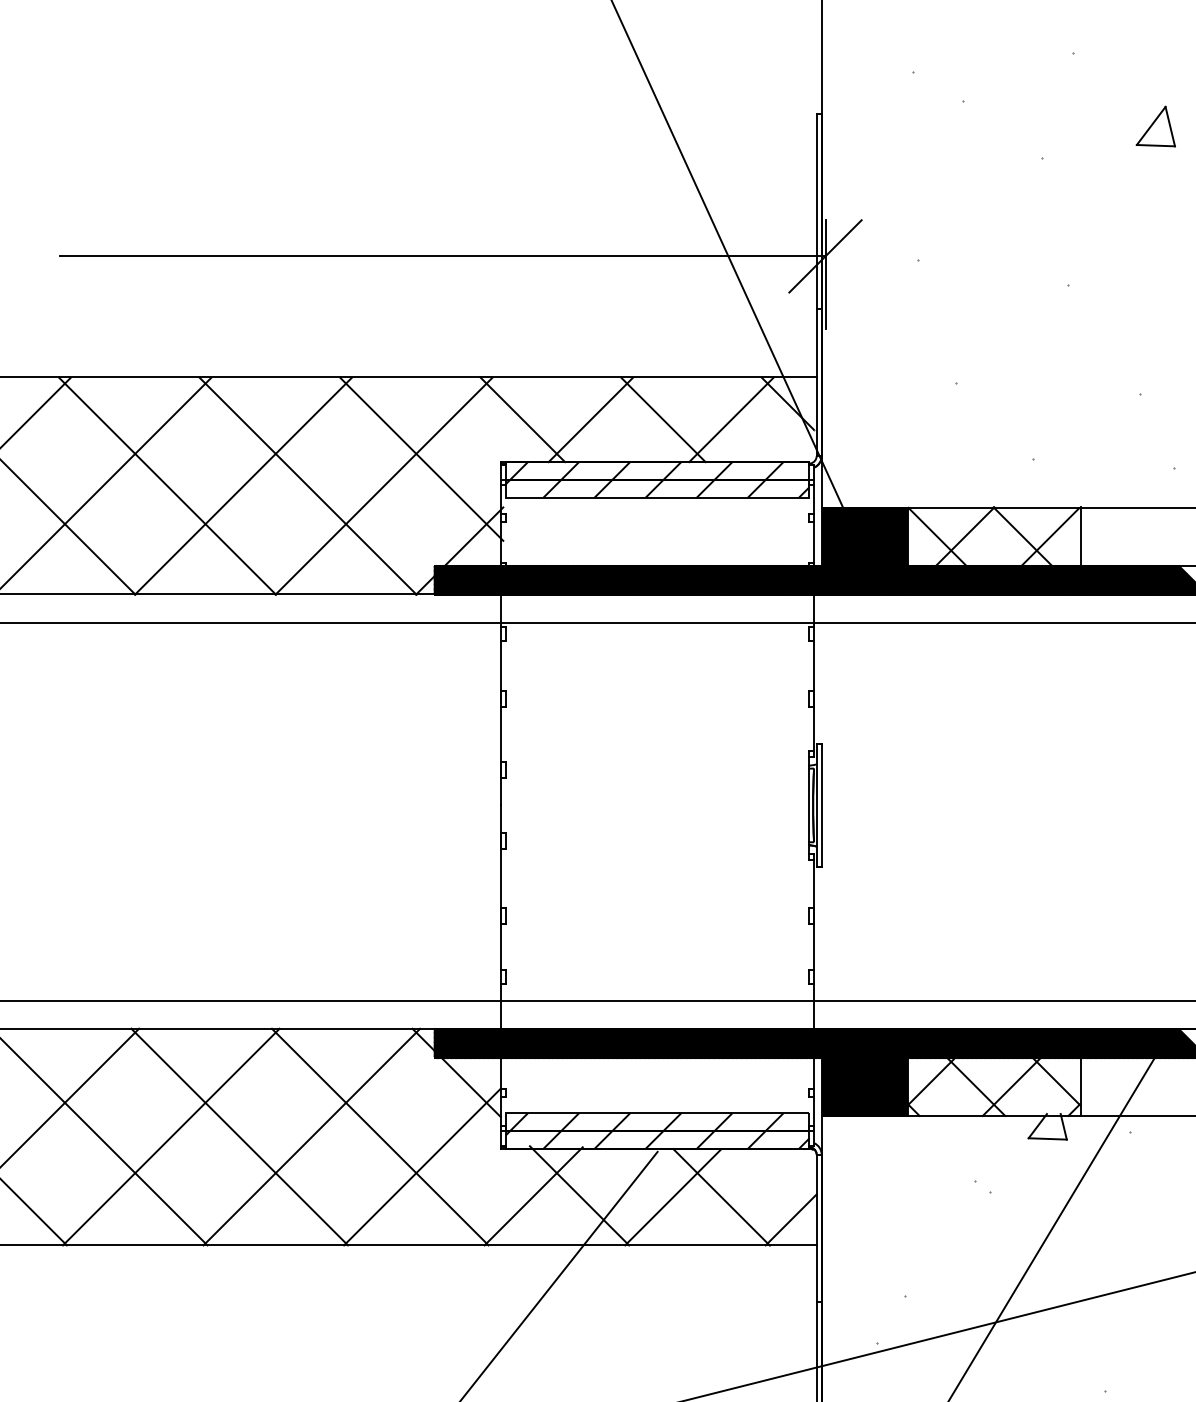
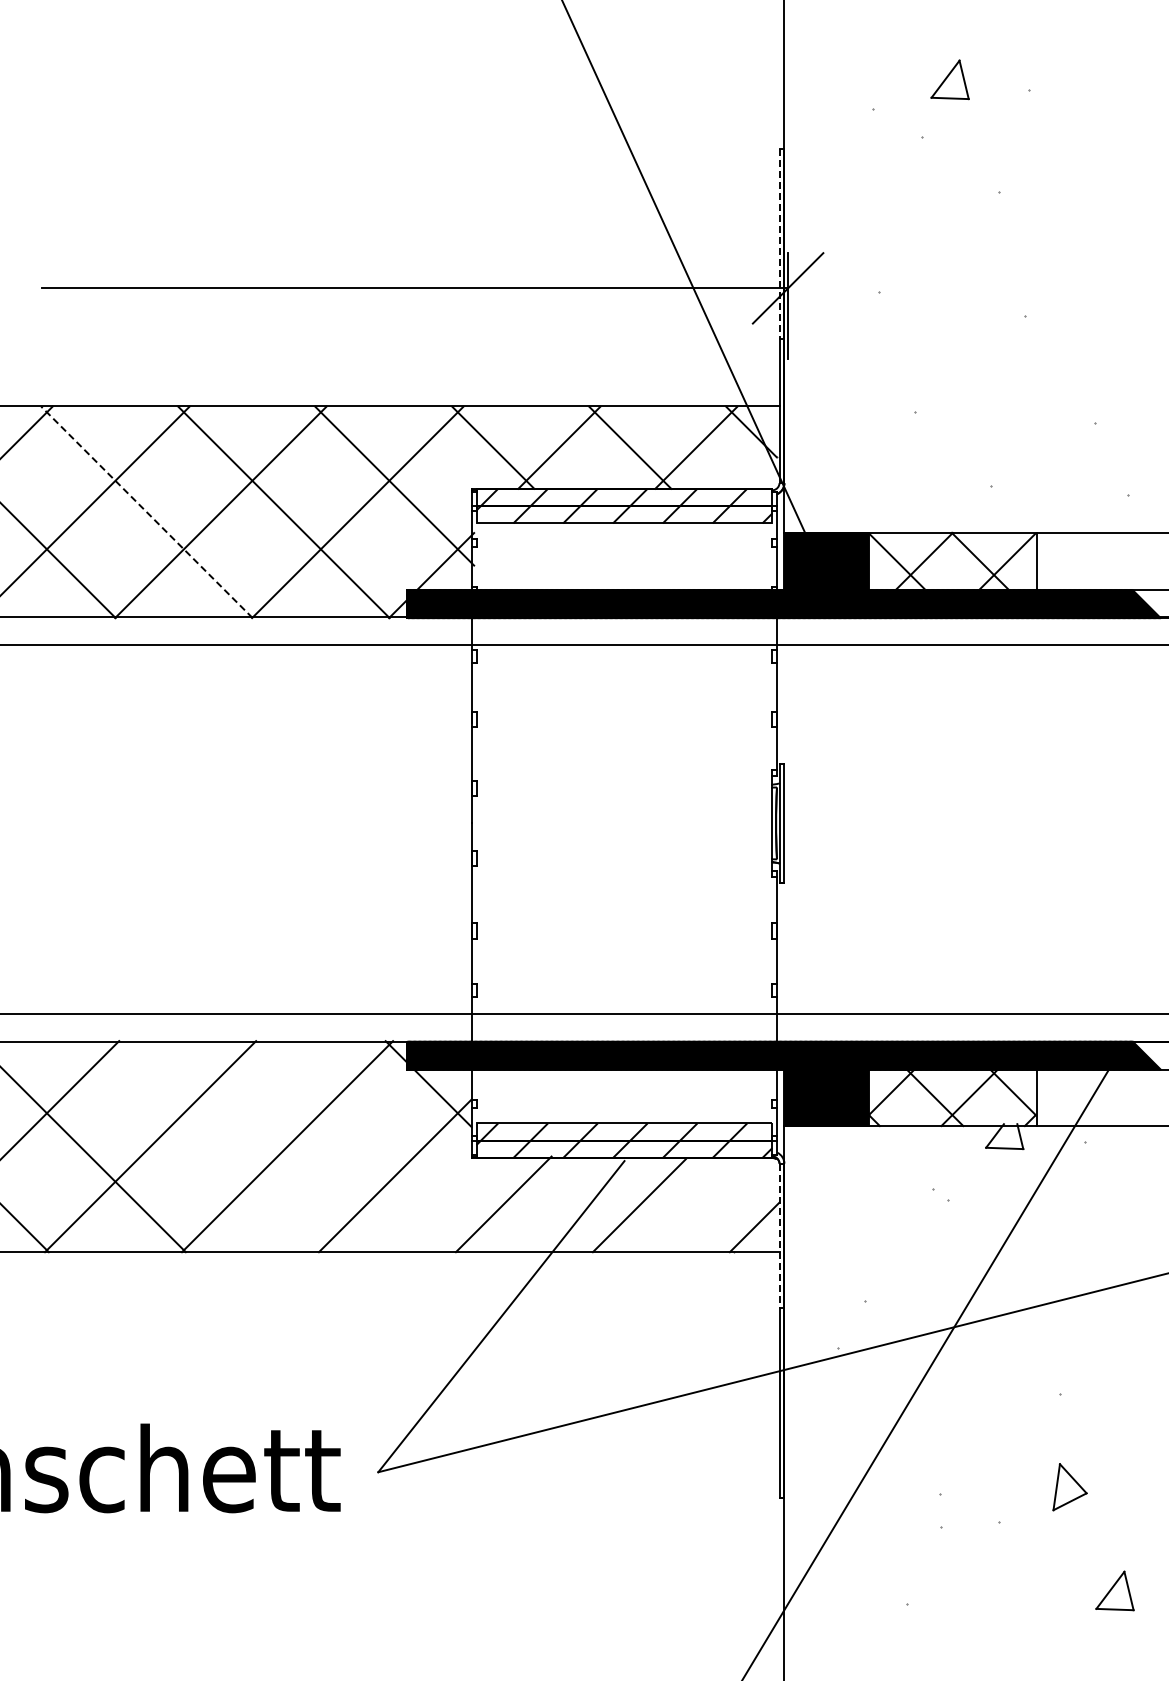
part: (1155, 126) -> (949, 79), moved
line: (816, 211) -> (779, 244), solid -> dashed
line: (167, 486) -> (146, 512), solid -> dashed
line: (238, 1136) -> (216, 1146), removed
line: (379, 1136) -> (353, 1146), removed
line: (579, 1195) -> (548, 1203), removed
line: (721, 1197) -> (686, 1205), removed
line: (816, 1228) -> (779, 1235), solid -> dashed

